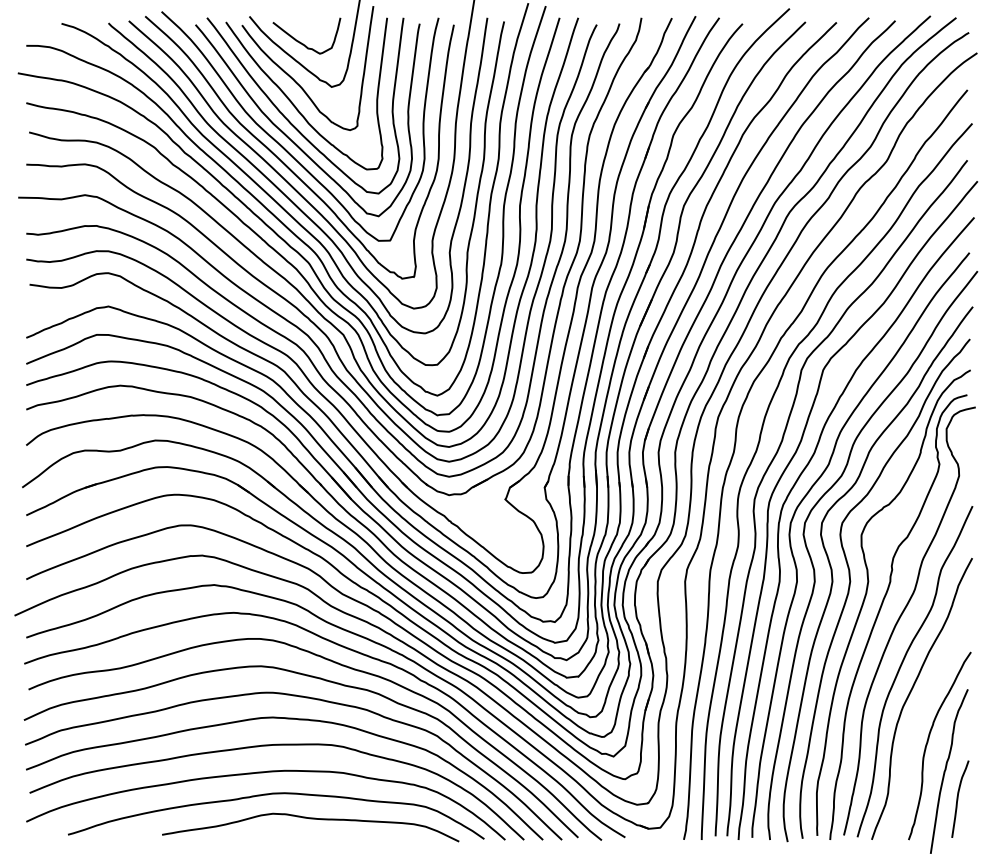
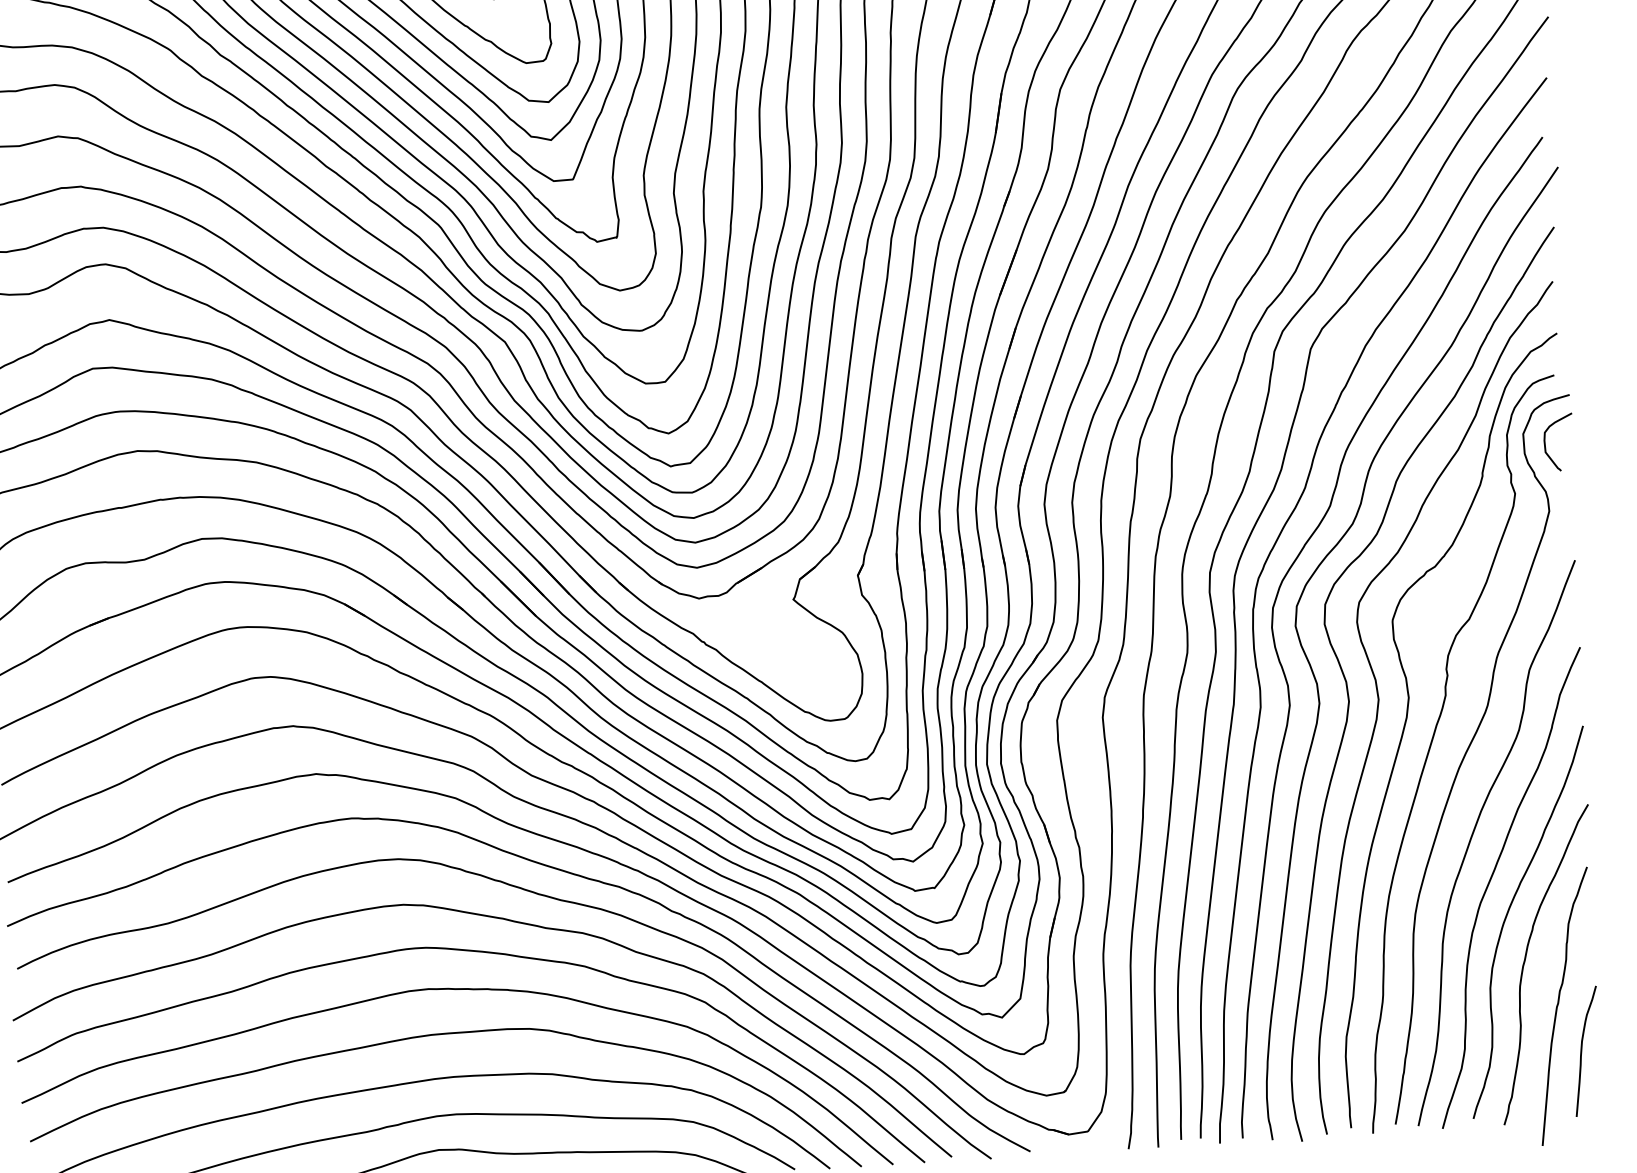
curve: (960, 431) -> (1546, 436), added
curve: (918, 717) -> (1507, 919), added

